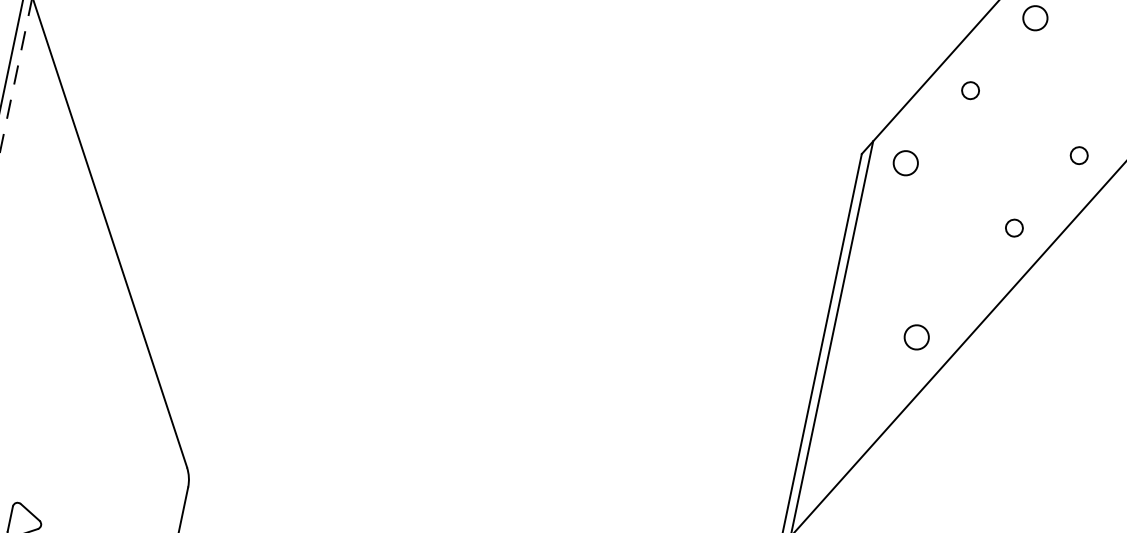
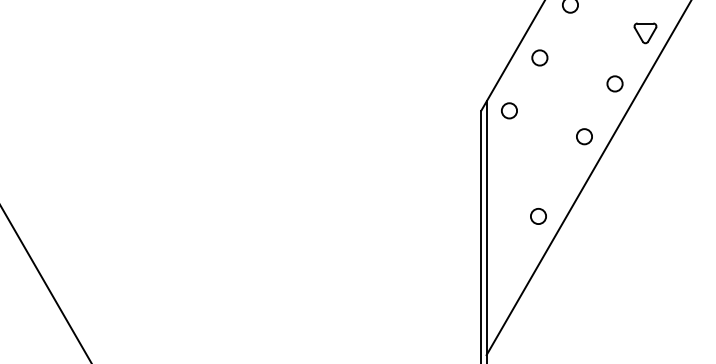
circle: (970, 89) -> (539, 57), size x1.43
circle: (1078, 154) -> (614, 83), size x1.43
circle: (1014, 227) -> (584, 136), size x1.43

